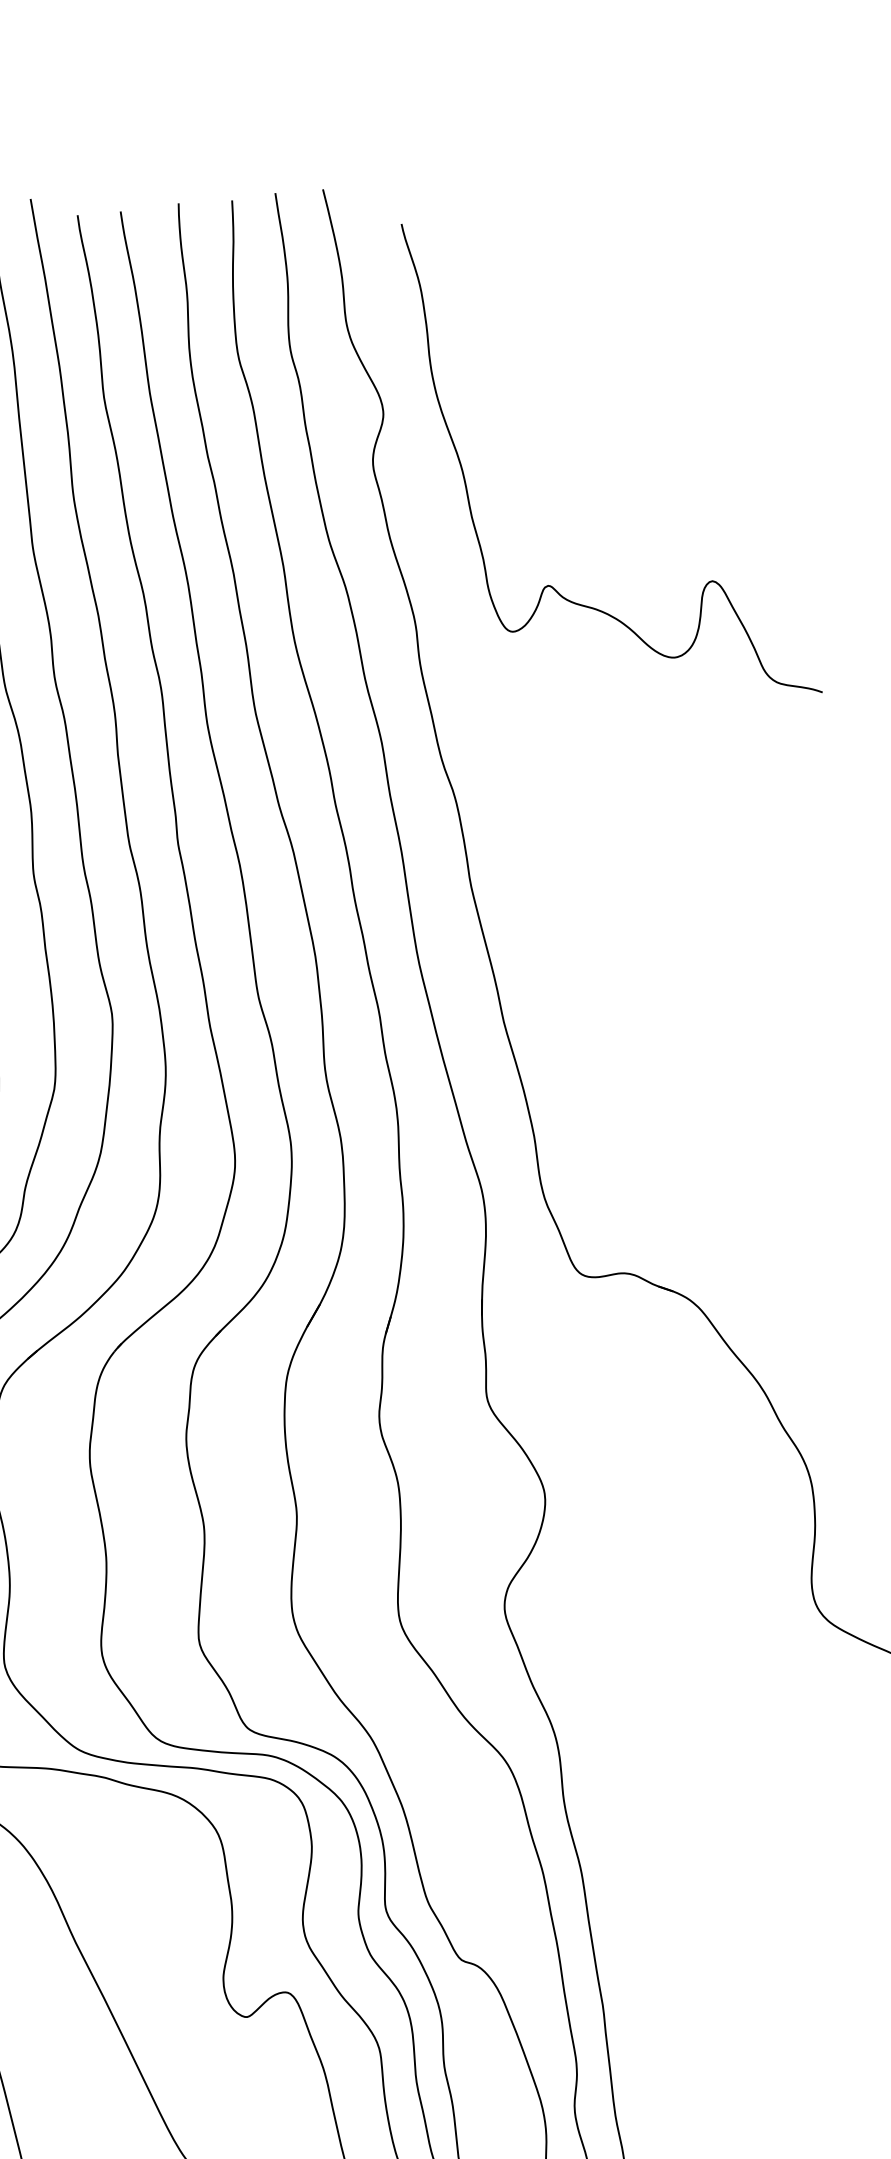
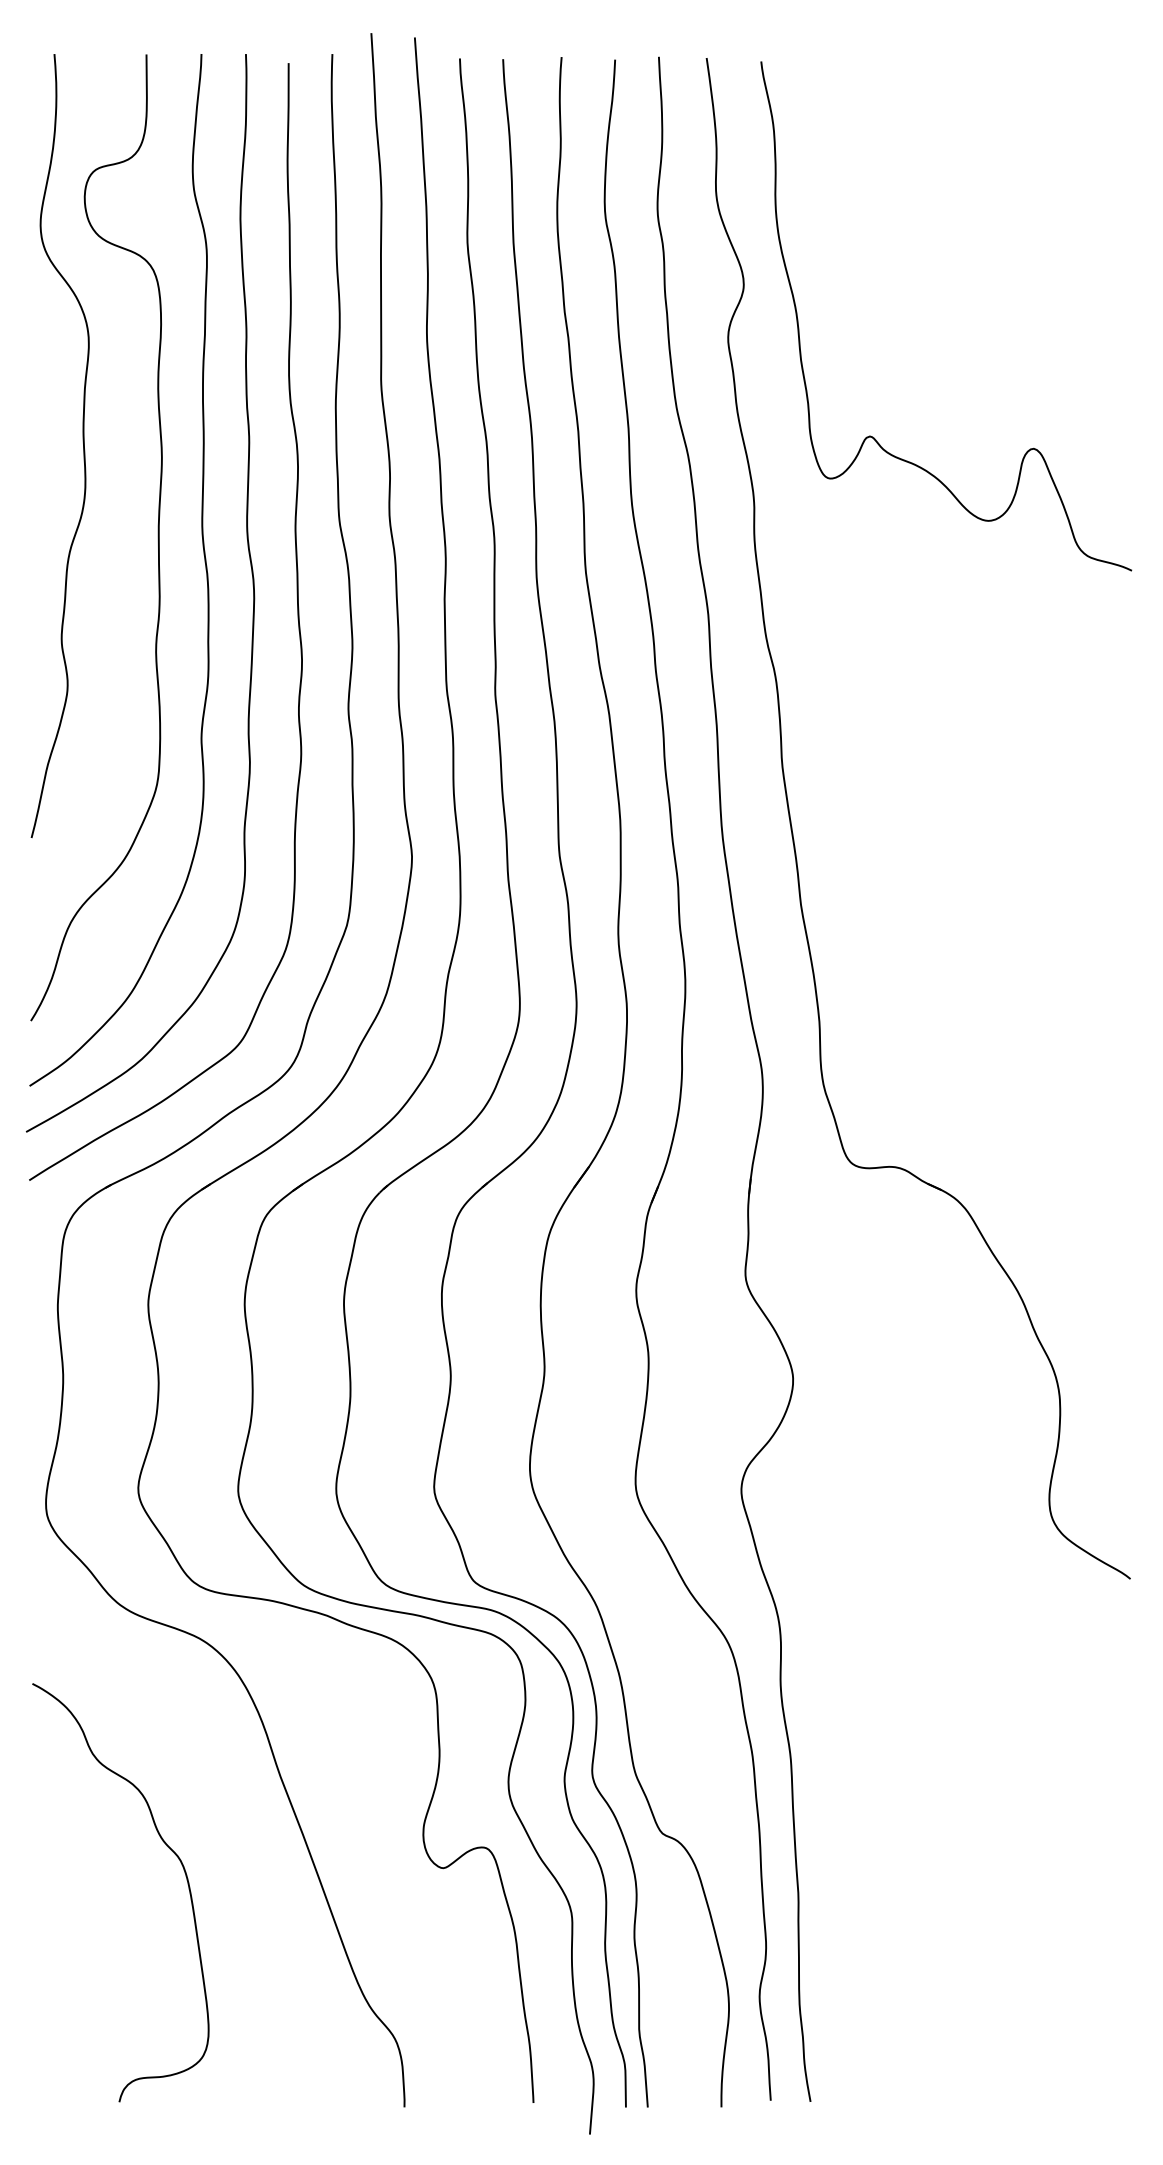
curve: (552, 586) -> (874, 437), moved

